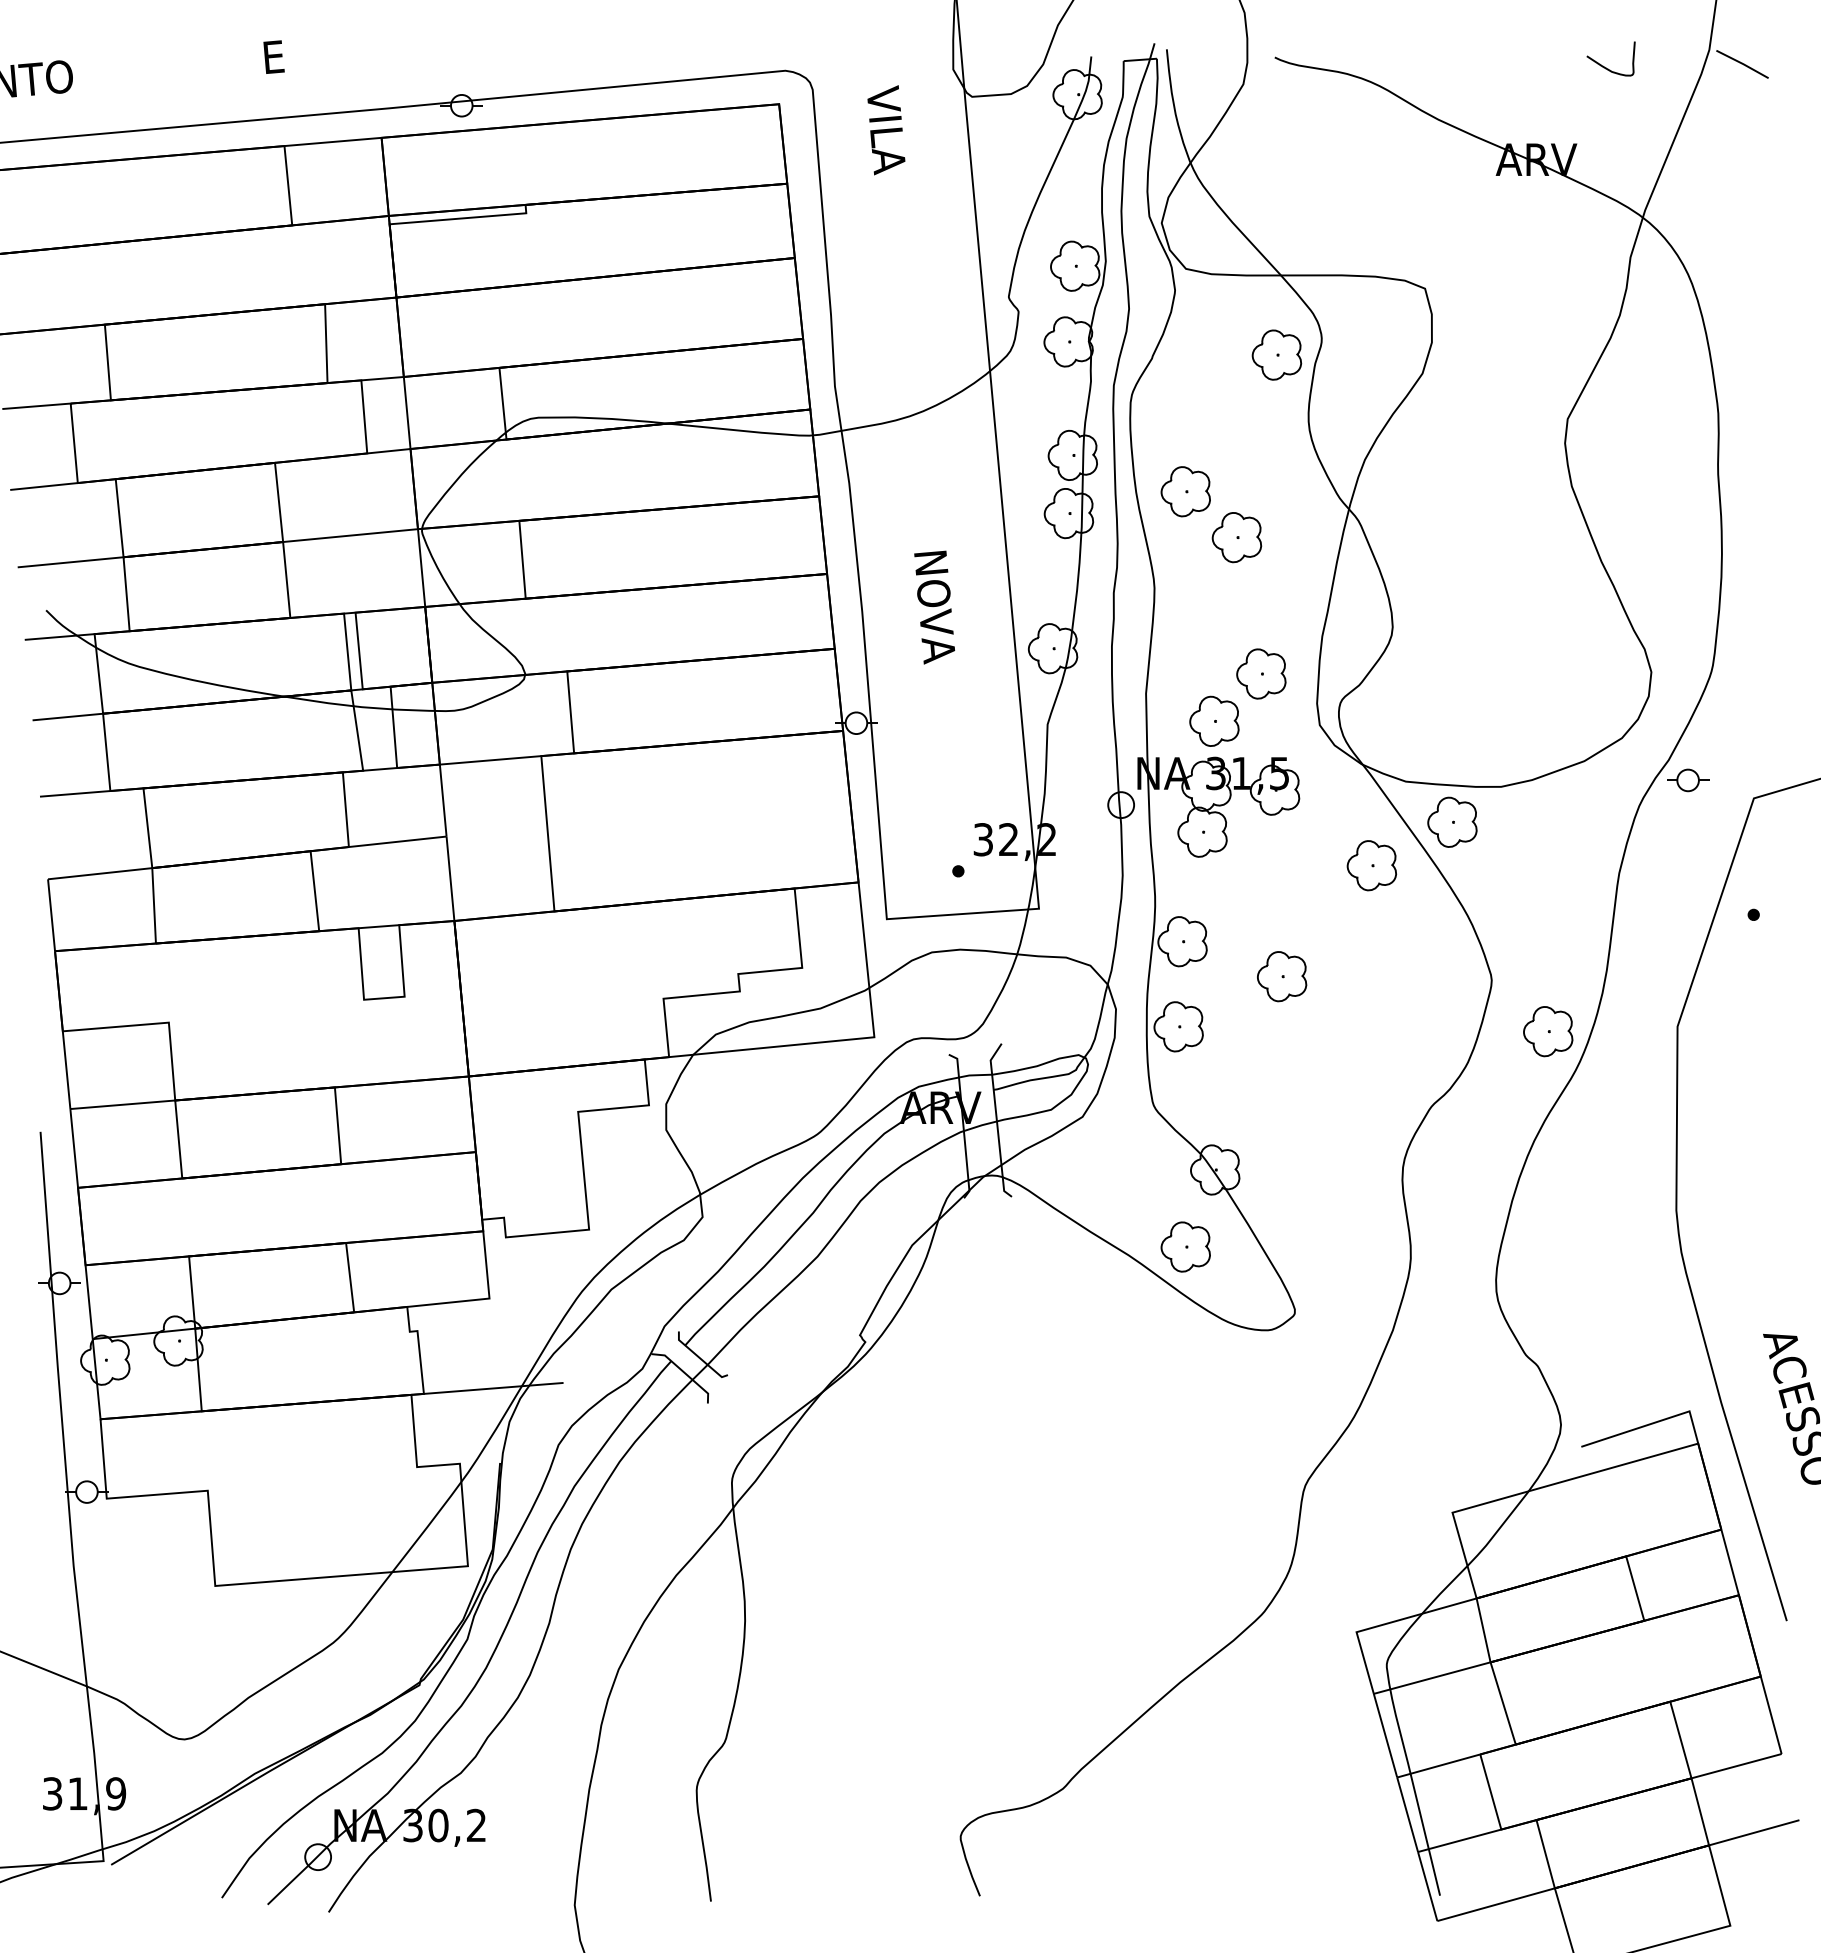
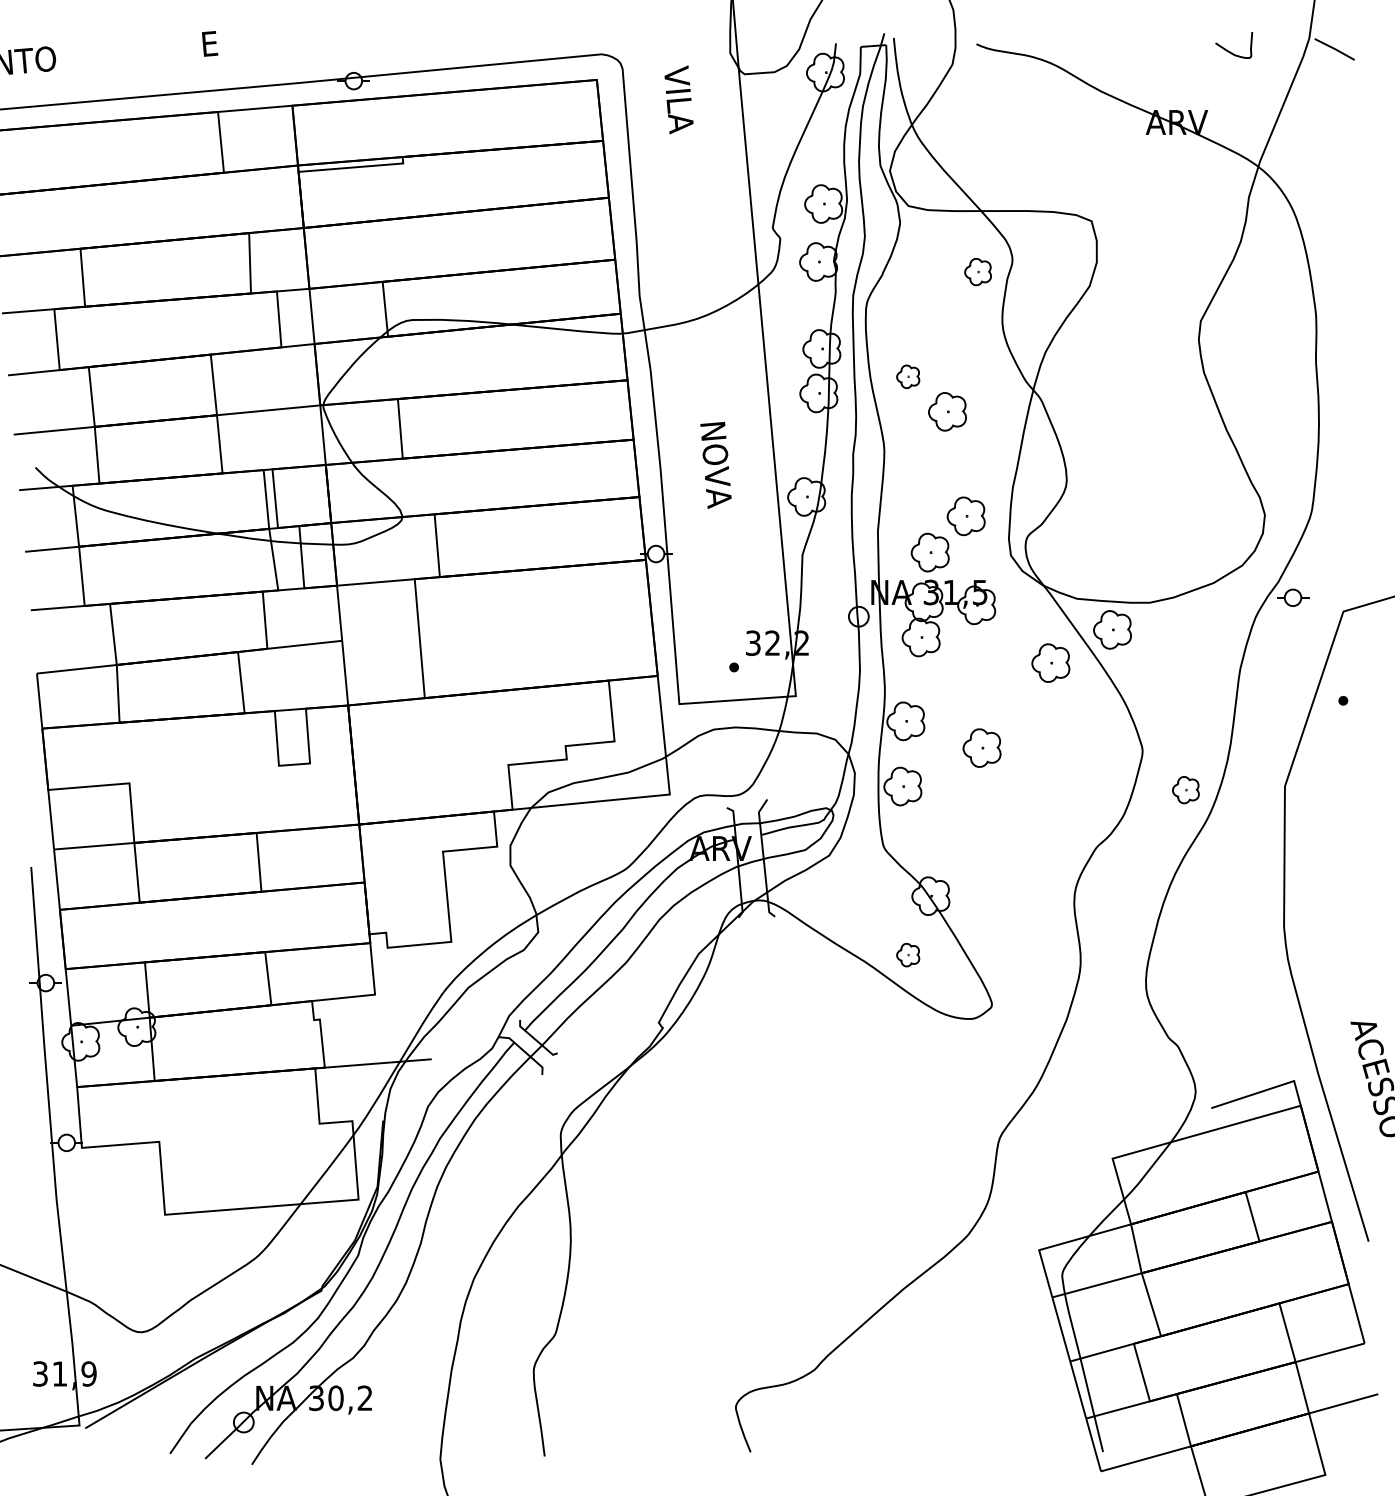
part: (1276, 354) -> (977, 271), size x0.7
part: (1184, 491) -> (907, 376), size x0.6
part: (1547, 1030) -> (1185, 789), size x0.7
part: (1184, 1246) -> (907, 954), size x0.6

